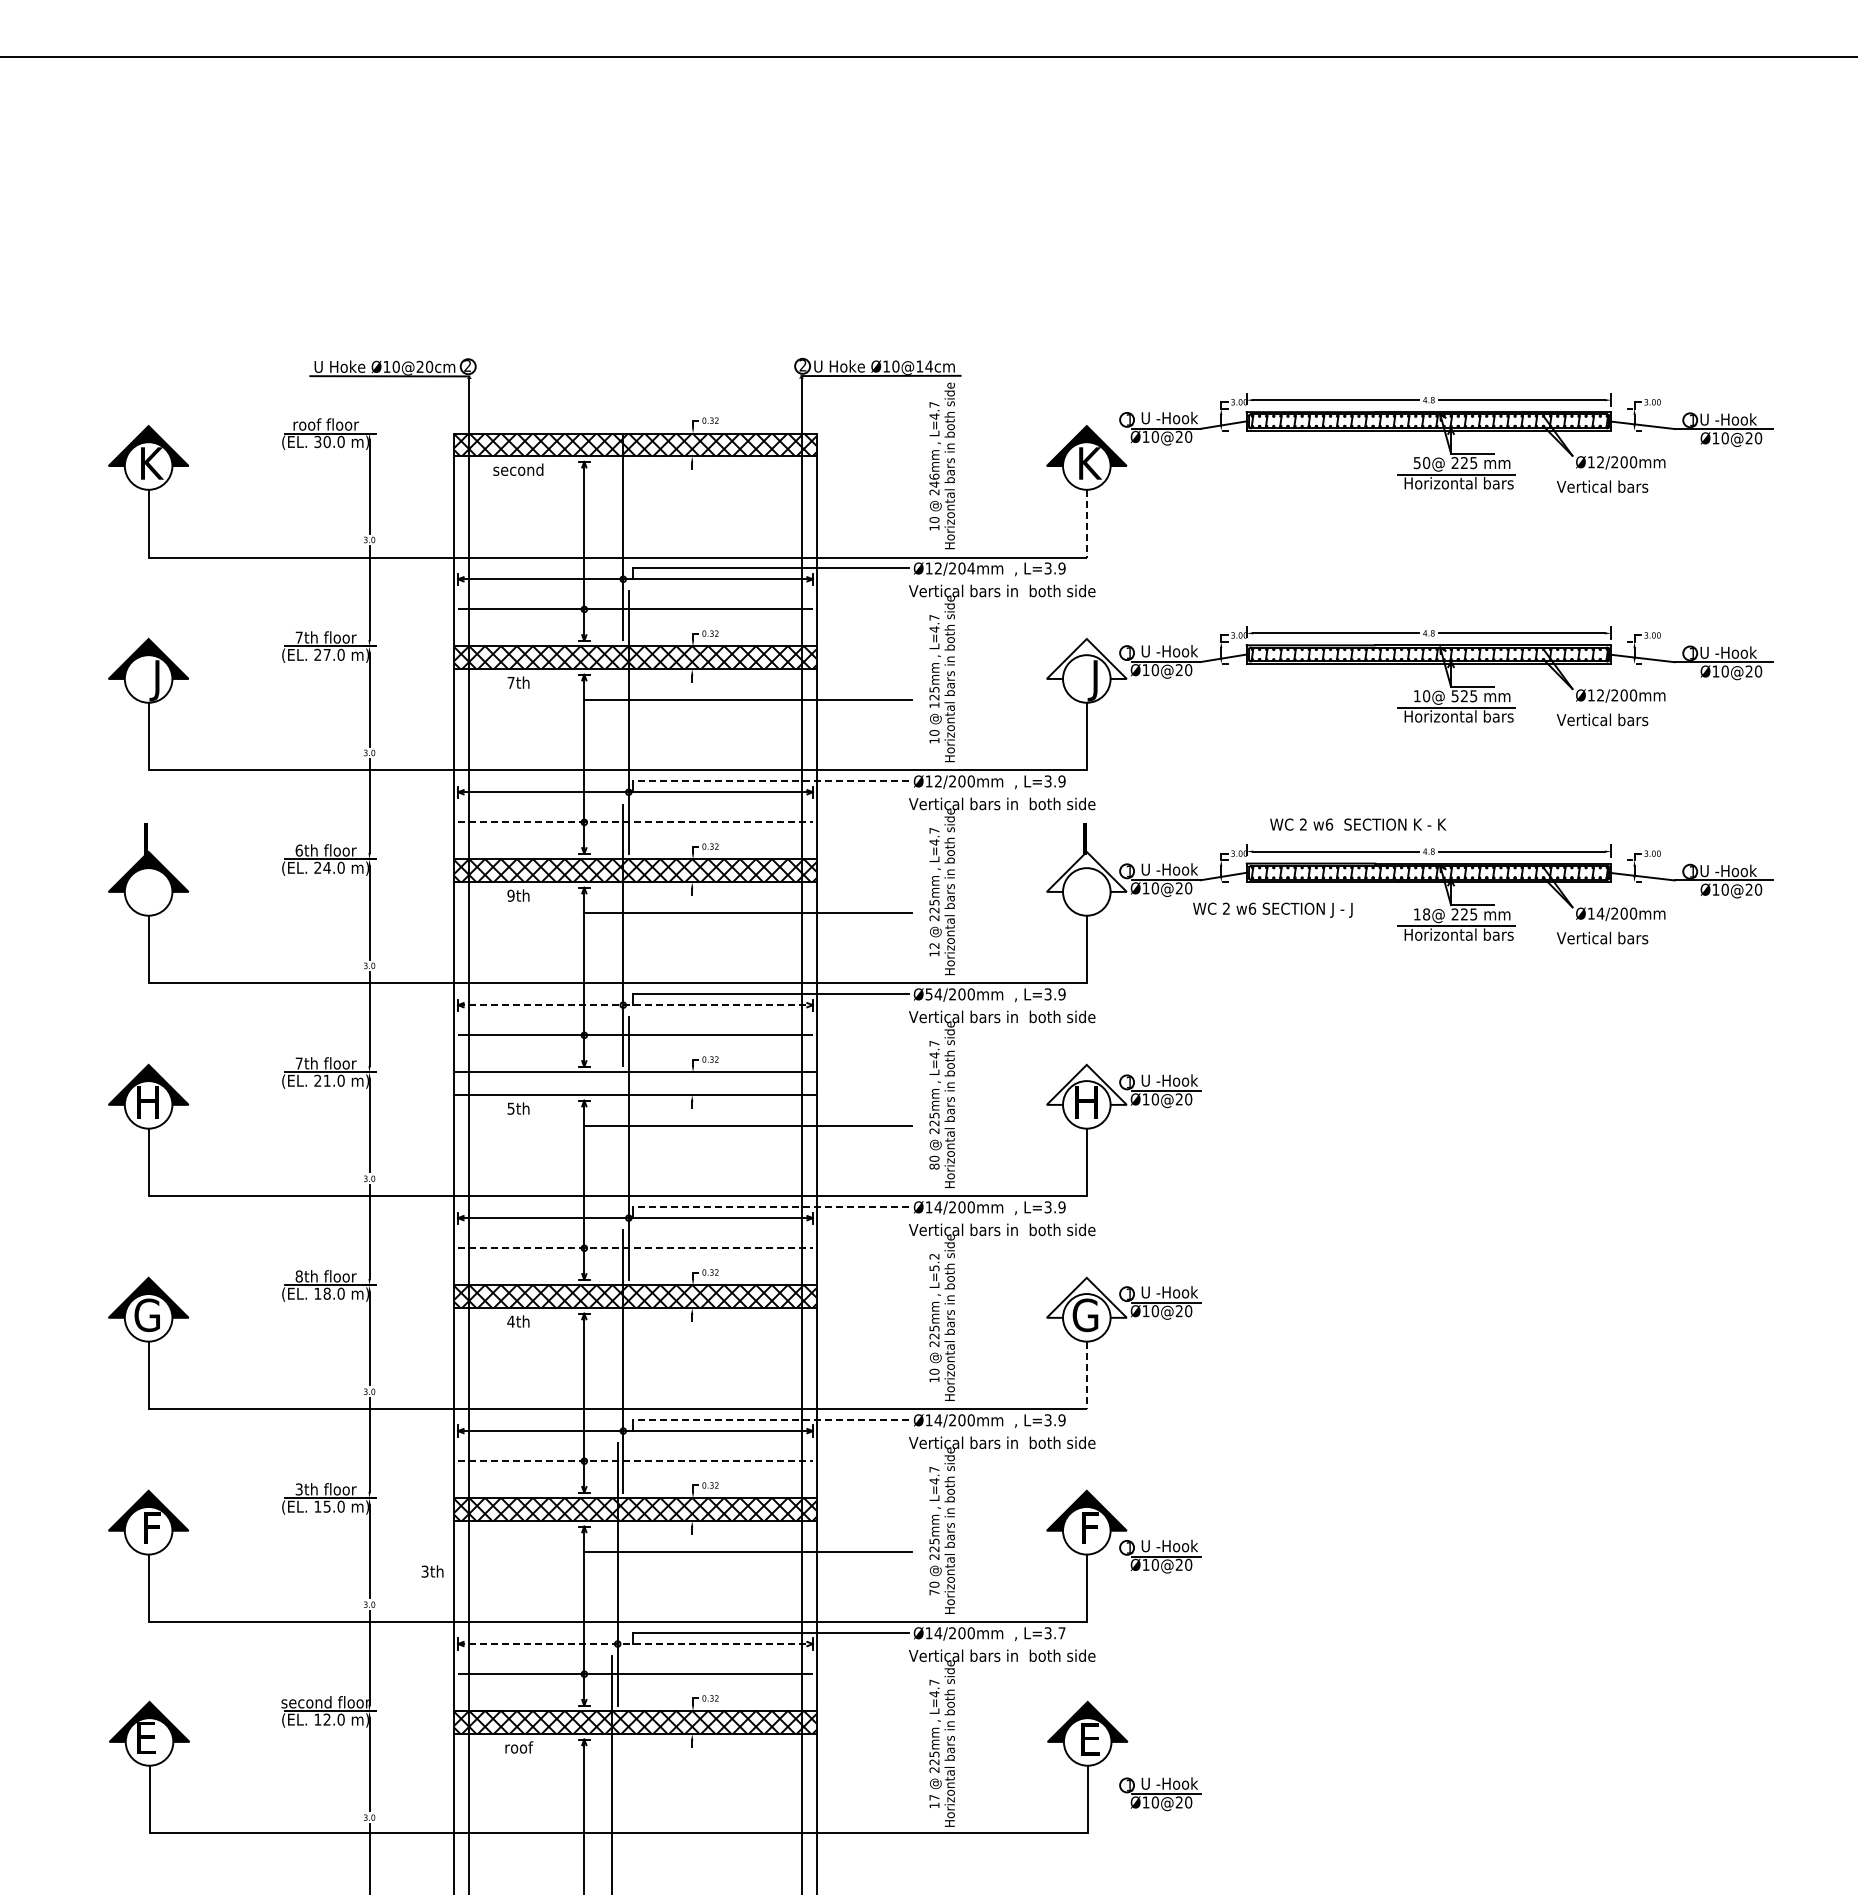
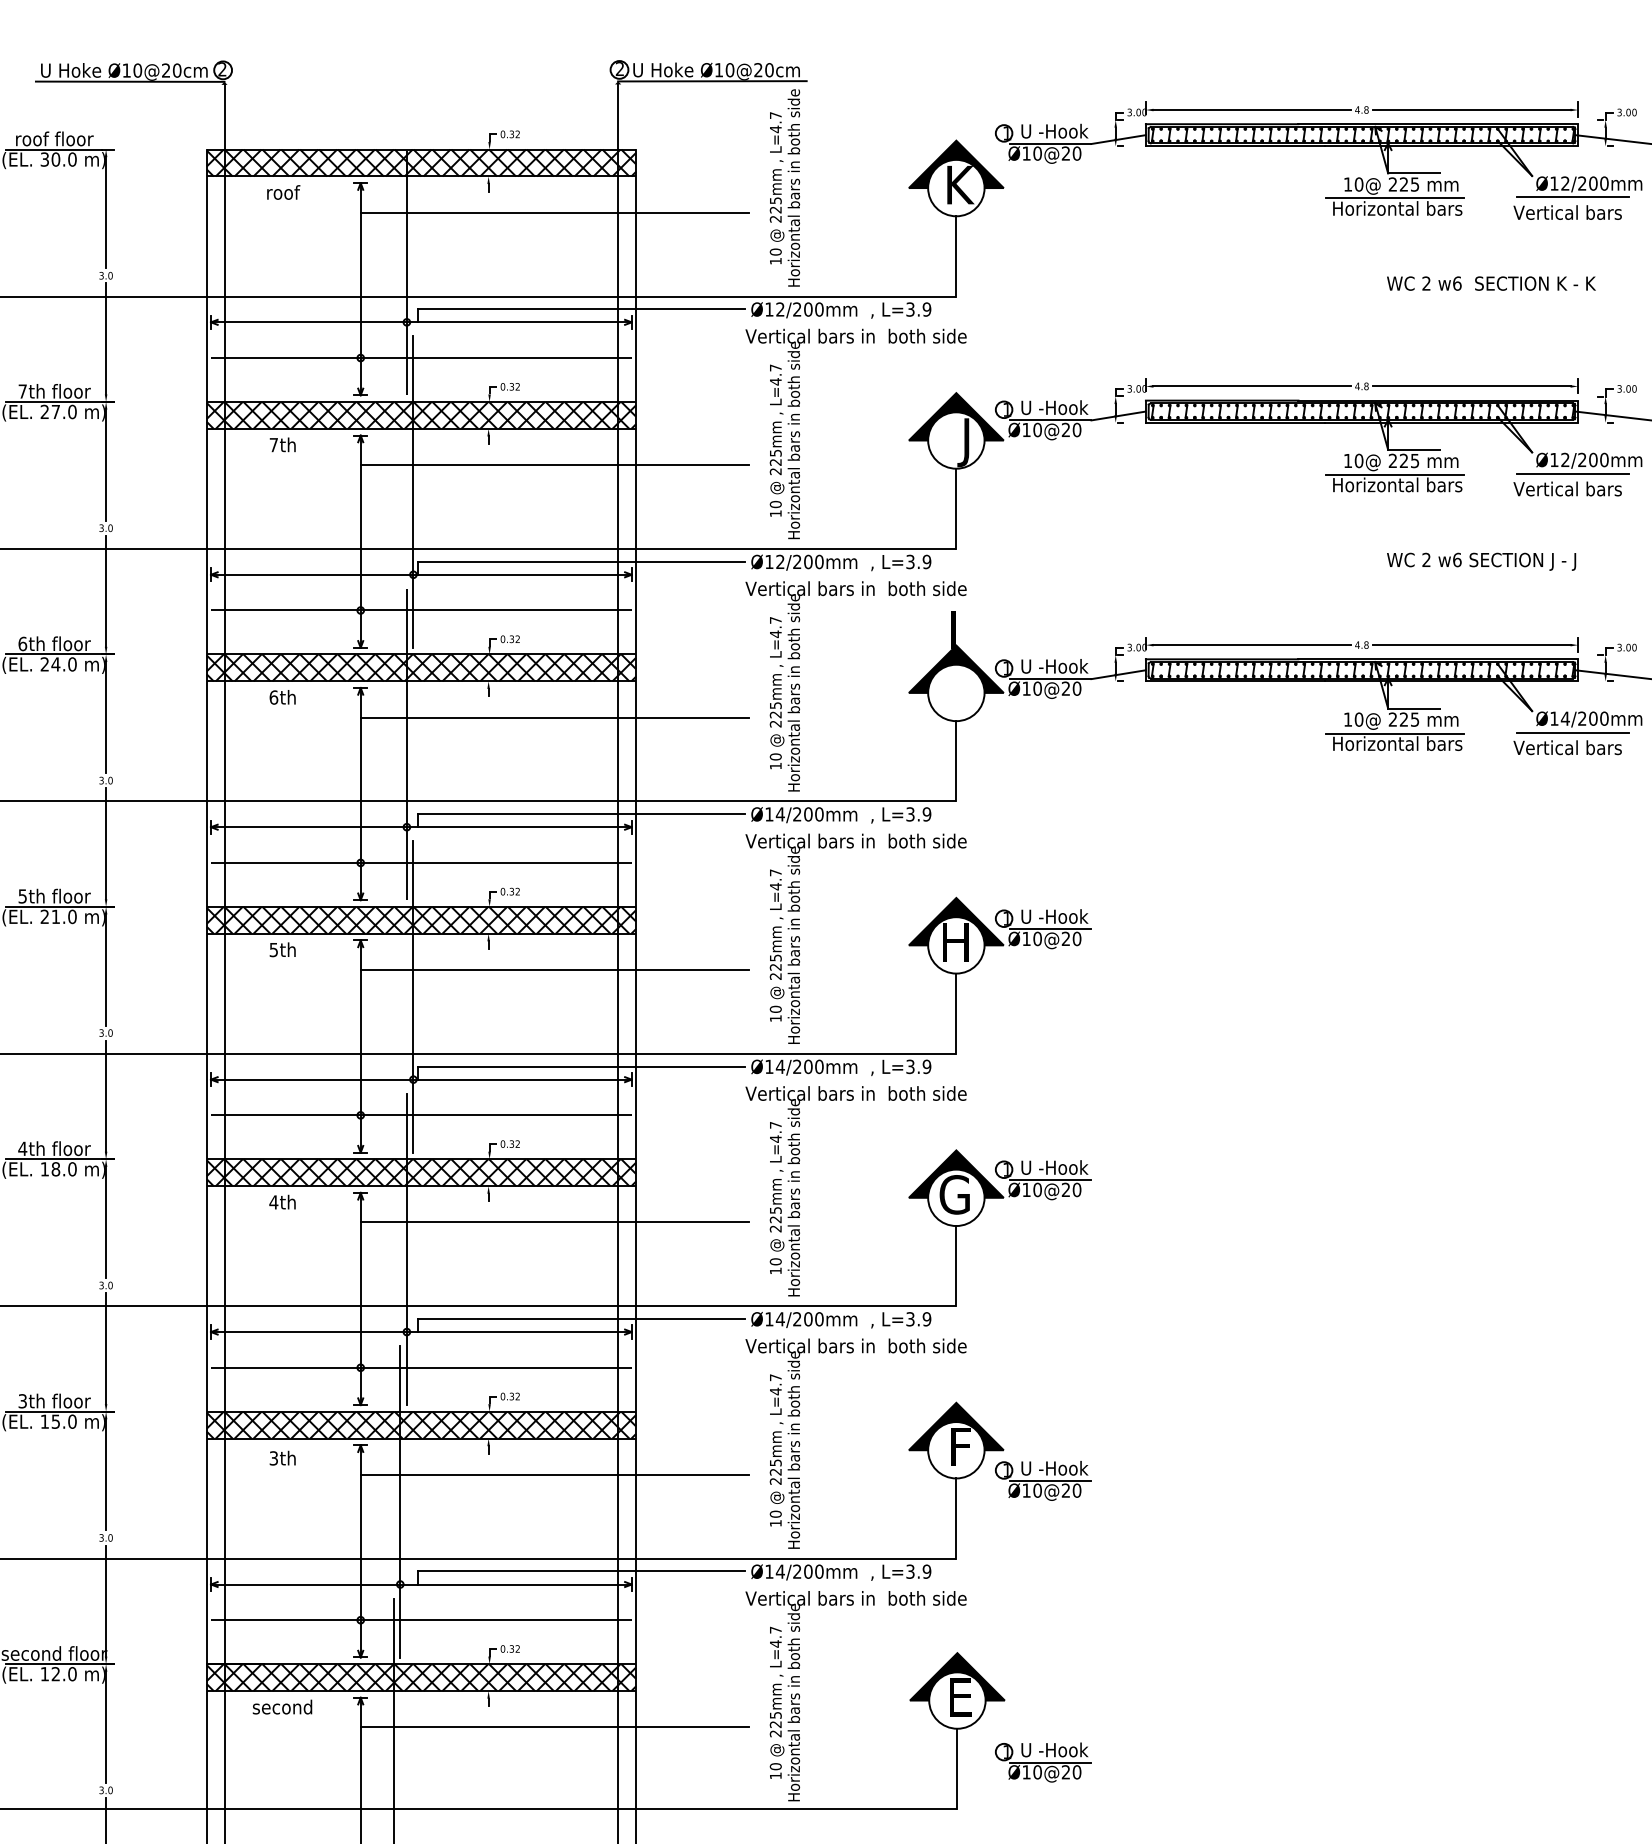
text: (924, 366) -> (763, 70), Ø10@14cm -> Ø10@20cm
text: (1416, 463) -> (1347, 185), 50@ -> 10@
text: (518, 469) -> (282, 192), second -> roof
line: (1607, 473) -> (1573, 196), added
text: (934, 480) -> (775, 205), 246mm -> 225mm
line: (747, 486) -> (554, 212), added
line: (1086, 523) -> (955, 256), dashed -> solid
text: (971, 568) -> (819, 309), Ø12/204mm -> Ø12/200mm
fill: (1086, 658) -> (955, 416), added
text: (1454, 696) -> (1392, 461), 525 -> 225
text: (934, 705) -> (775, 471), 125mm -> 225mm
line: (1607, 707) -> (1573, 474), added
line: (770, 781) -> (581, 562), dashed -> solid
line: (636, 822) -> (422, 610), dashed -> solid
text: (1358, 824) -> (1491, 283), moved
fill: (1086, 871) -> (955, 668), added
text: (510, 895) -> (273, 697), 9th -> 6th
text: (1272, 909) -> (1481, 560), moved
text: (1426, 914) -> (1359, 719), 18@ -> 10@
line: (1607, 925) -> (1573, 732), added
text: (934, 945) -> (775, 756), 12 -> 10
text: (928, 994) -> (768, 814), Ø54/200mm -> Ø14/200mm
line: (636, 1005) -> (422, 827), dashed -> solid
text: (298, 1063) -> (21, 896), 7th -> 5th
hatch: (635, 1083) -> (421, 920), added
fill: (1086, 1084) -> (955, 921), added
text: (934, 1166) -> (775, 1018), 80 -> 10
line: (770, 1207) -> (581, 1067), dashed -> solid
line: (636, 1248) -> (422, 1115), dashed -> solid
text: (934, 1262) -> (775, 1132), L=5.2 -> L=4.7
text: (298, 1276) -> (21, 1148), 8th -> 4th
fill: (1086, 1297) -> (955, 1173), added
line: (747, 1338) -> (554, 1222), added
line: (1086, 1375) -> (955, 1266), dashed -> solid
line: (770, 1420) -> (581, 1319), dashed -> solid
line: (636, 1461) -> (422, 1368), dashed -> solid
text: (432, 1571) -> (282, 1458), moved
text: (934, 1592) -> (775, 1523), 70 -> 10
text: (1061, 1633) -> (926, 1572), L=3.7 -> L=3.9
line: (636, 1644) -> (422, 1585), dashed -> solid
text: (518, 1747) -> (282, 1707), roof -> second
line: (747, 1764) -> (554, 1727), added
text: (934, 1797) -> (775, 1766), 17 -> 10

